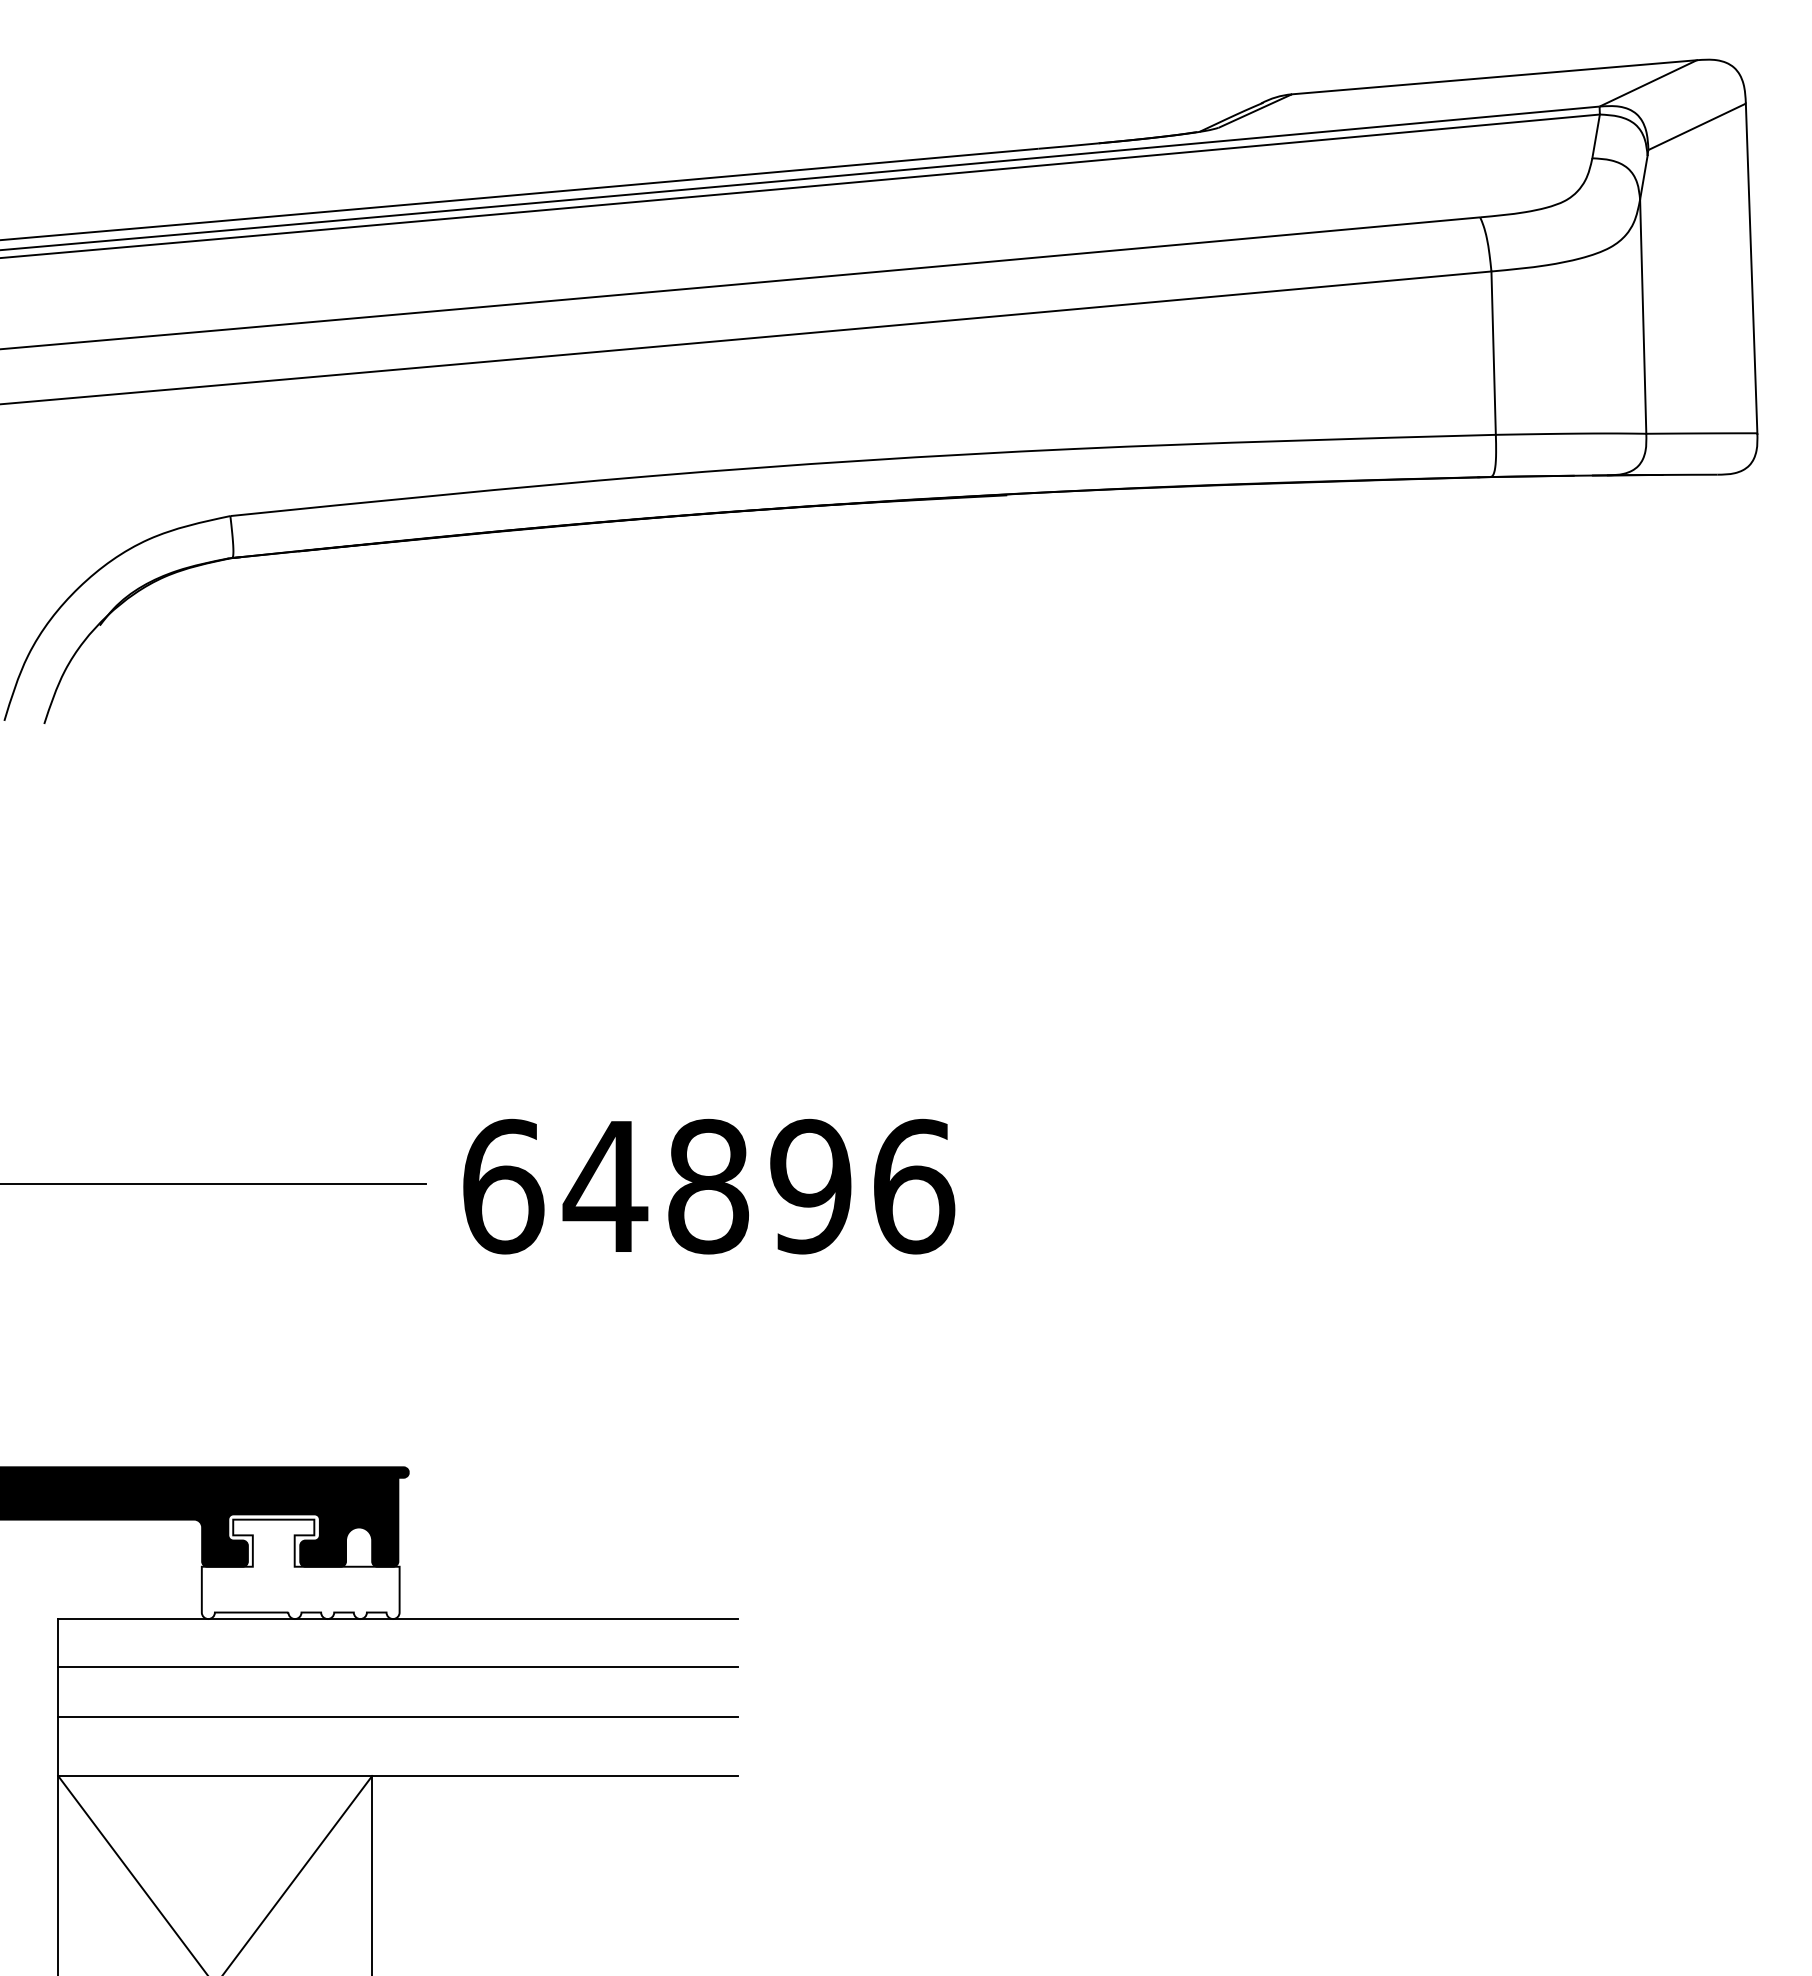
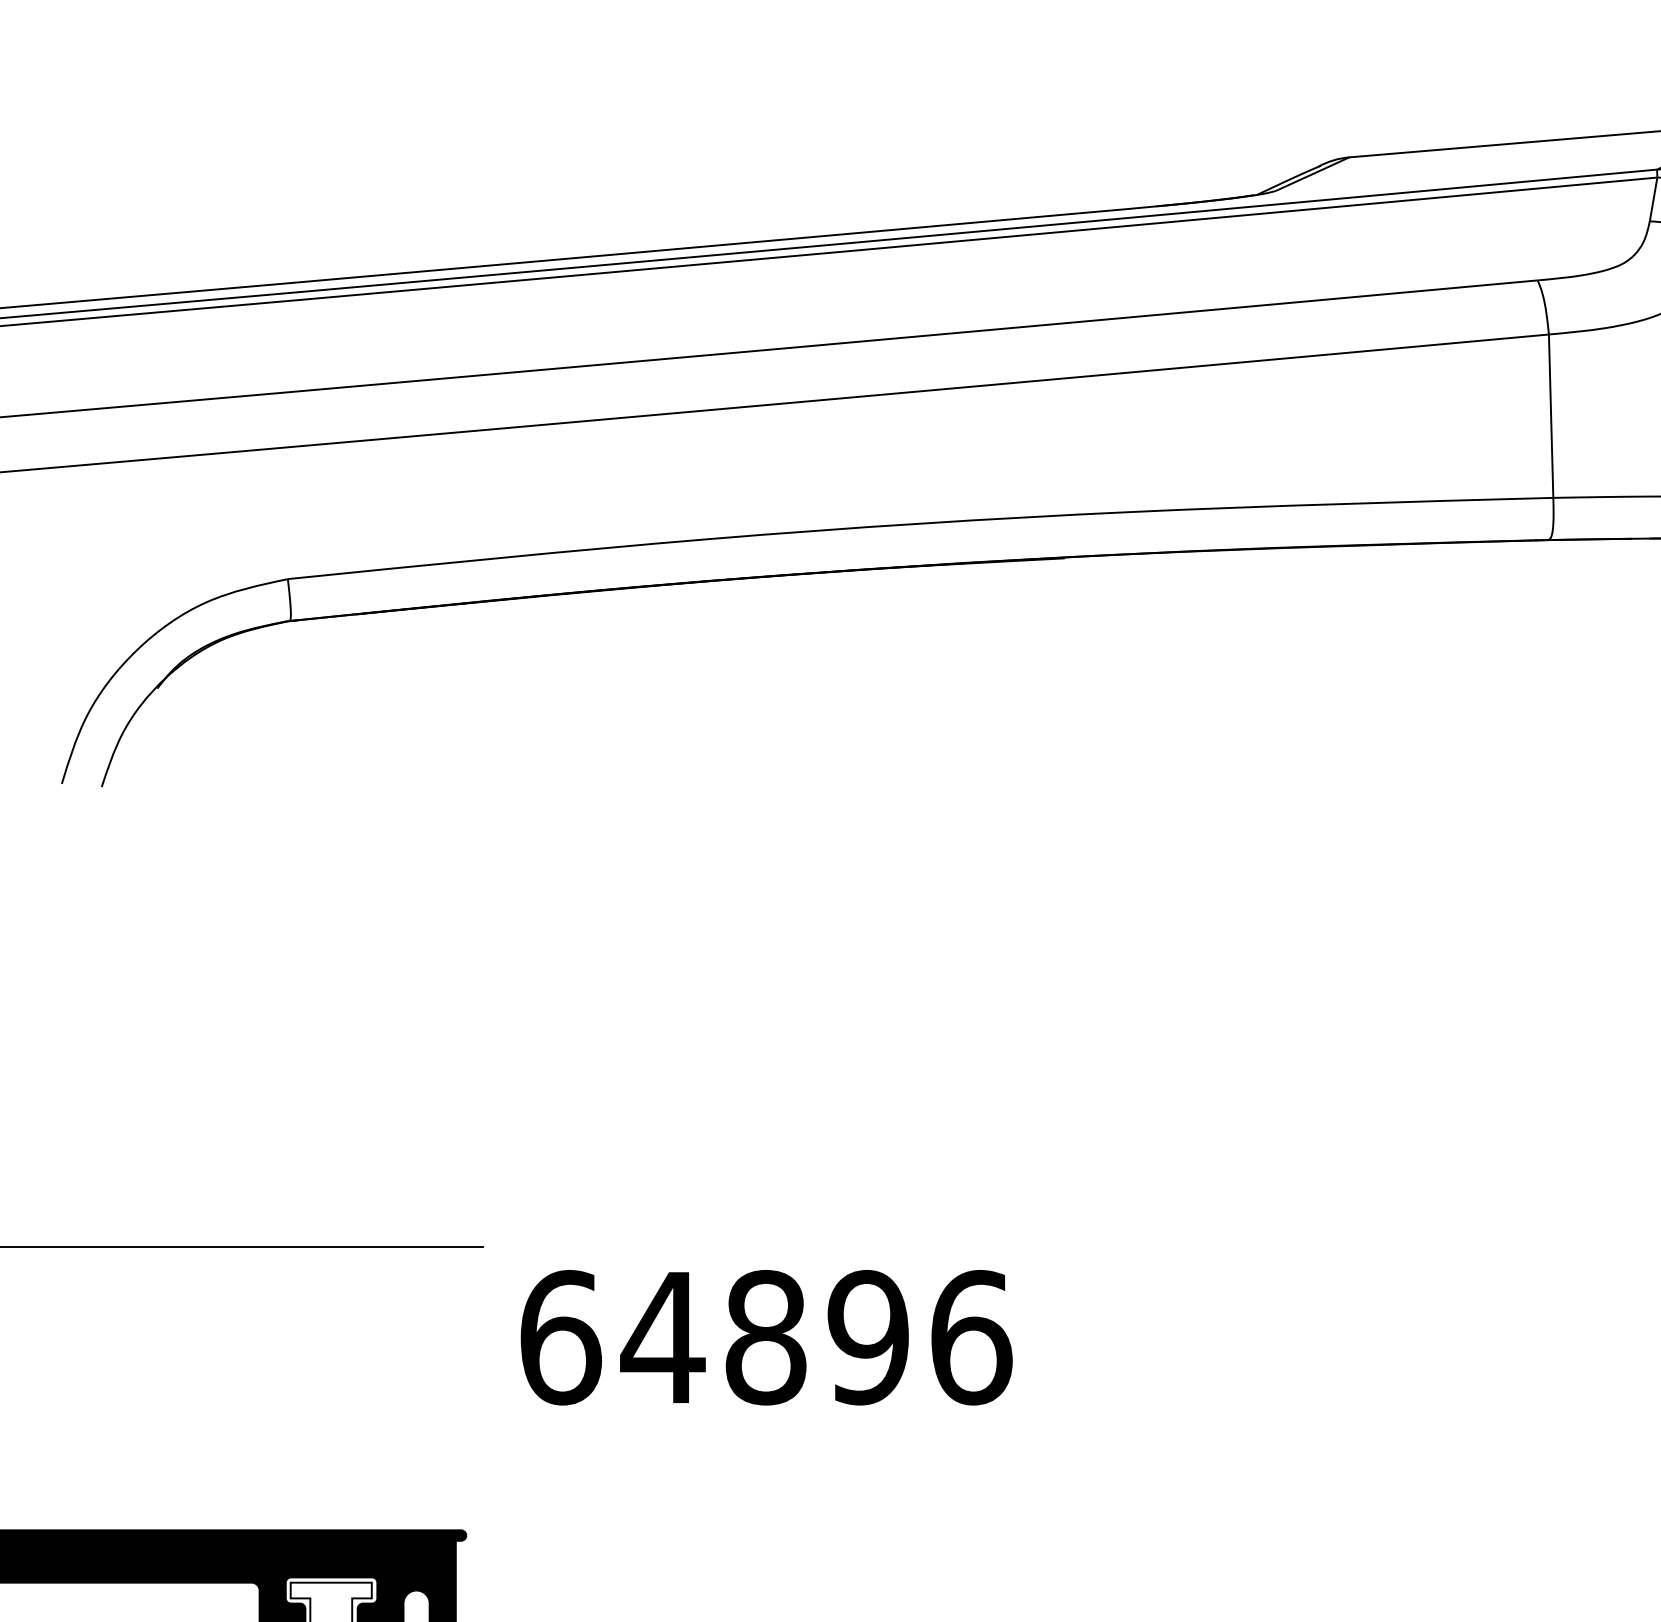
text: (709, 1186) -> (766, 1337), moved

